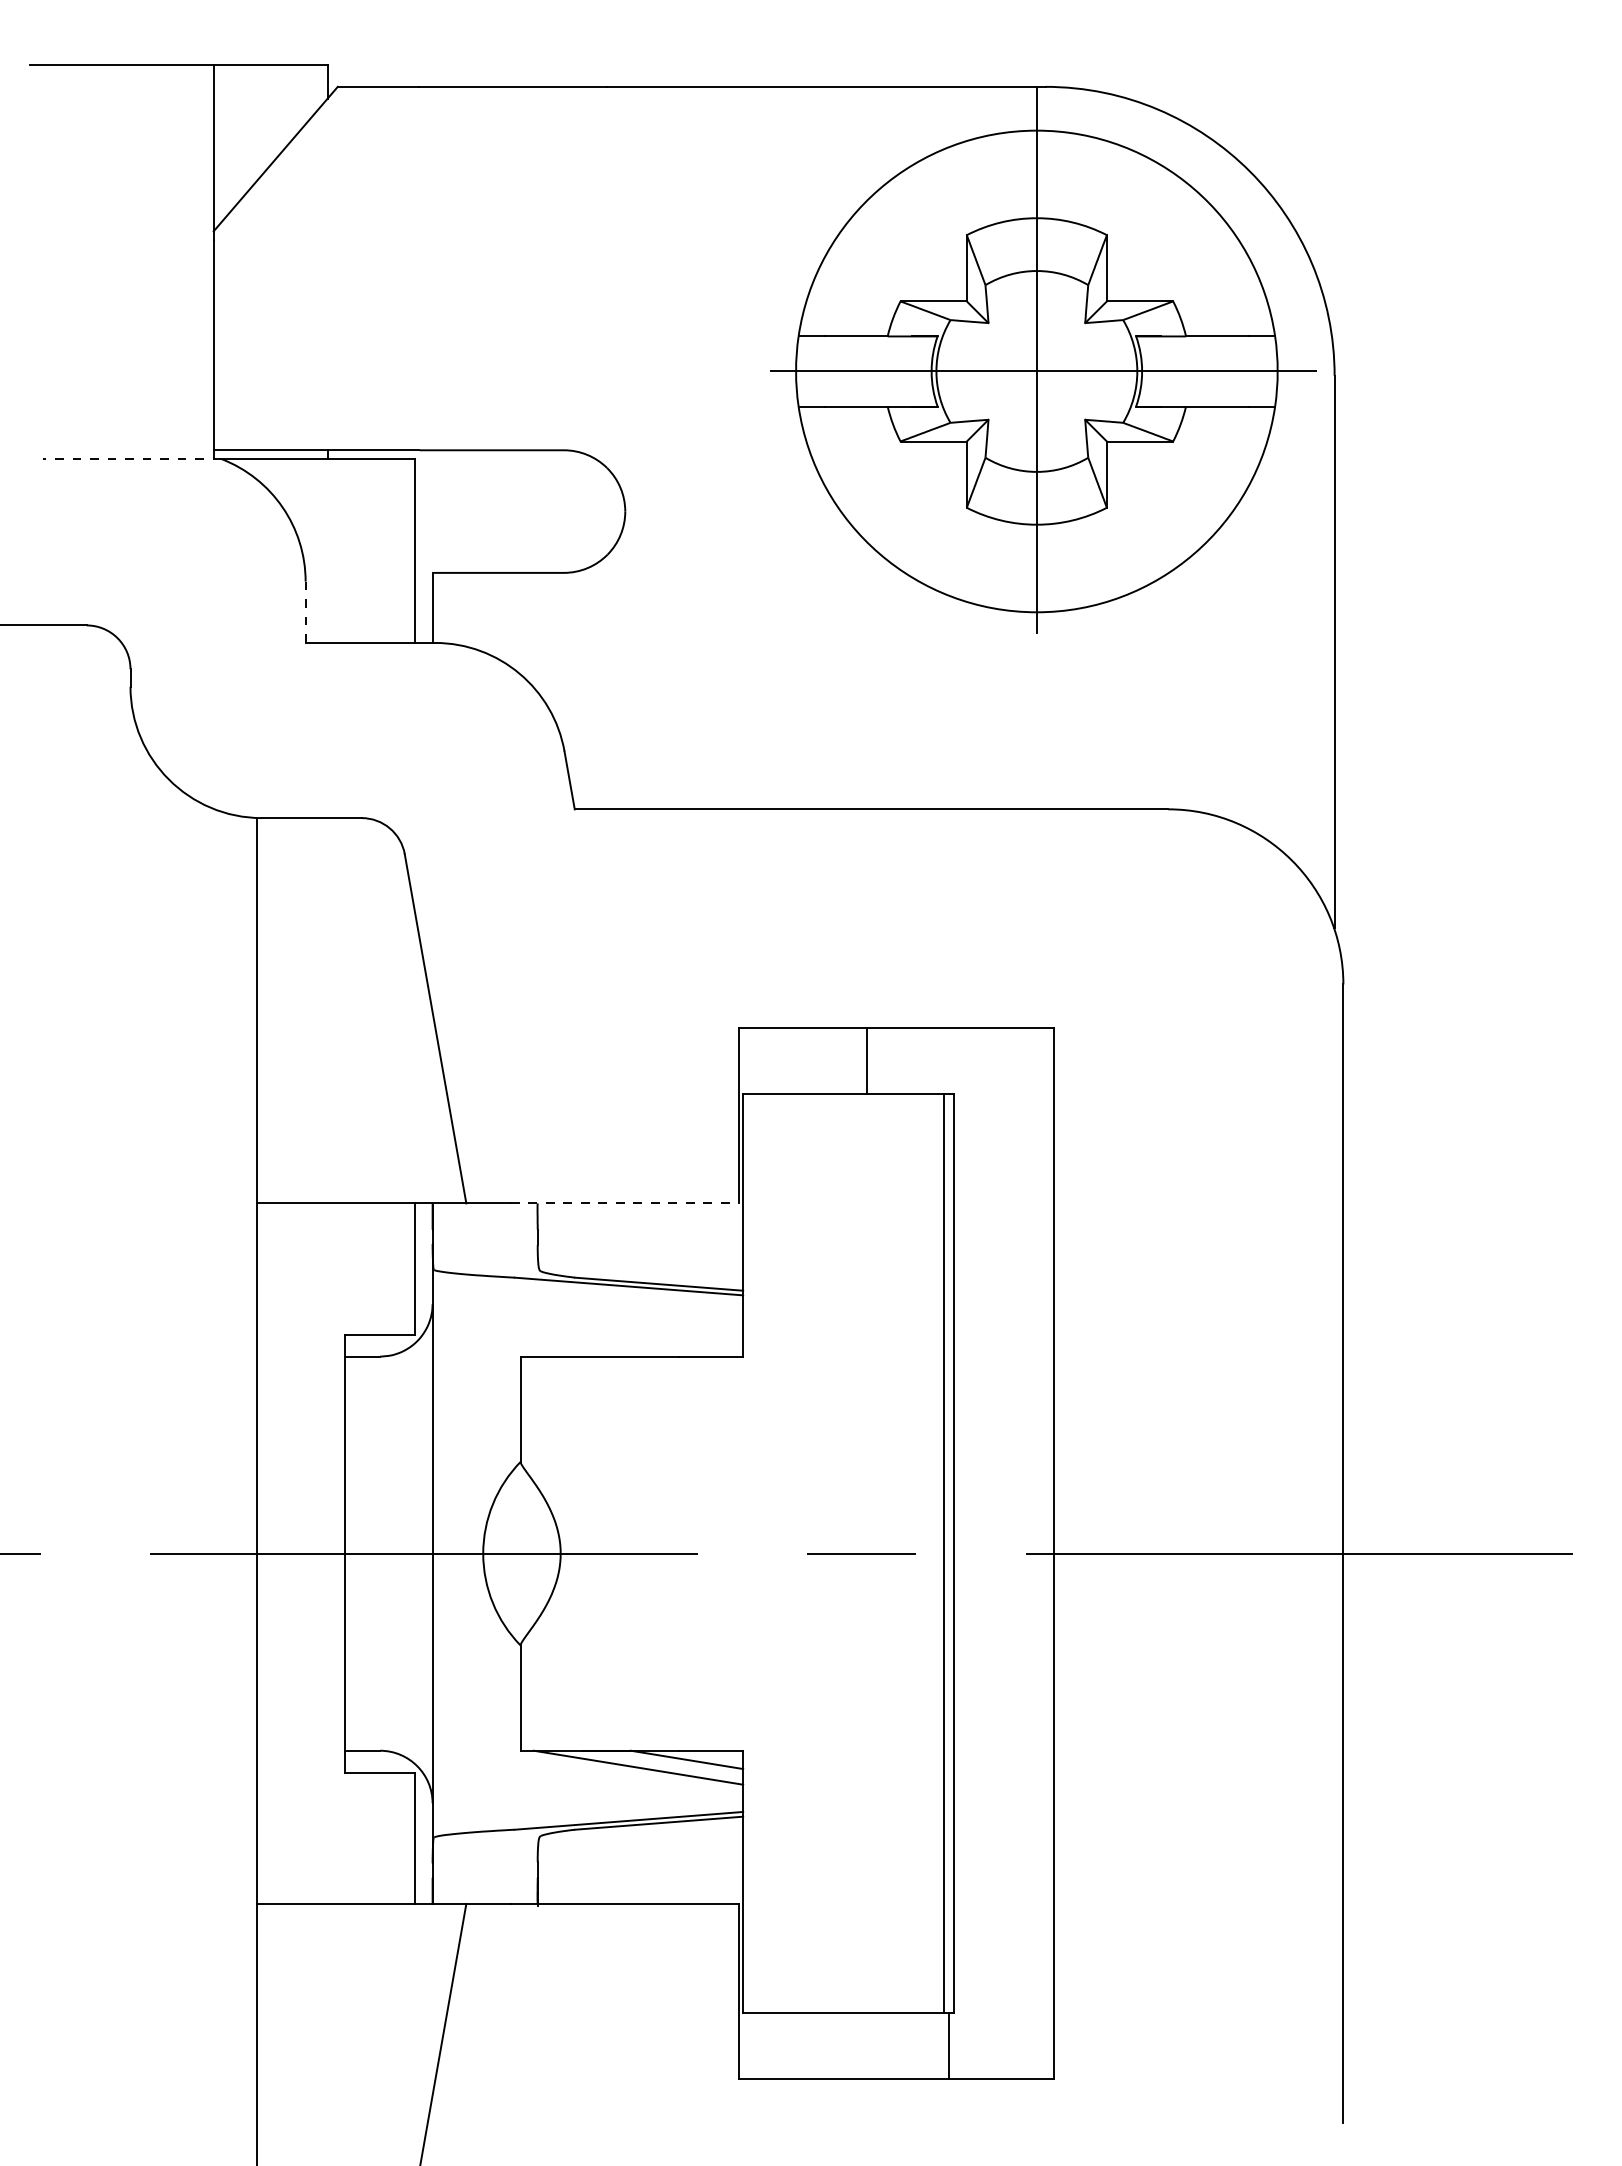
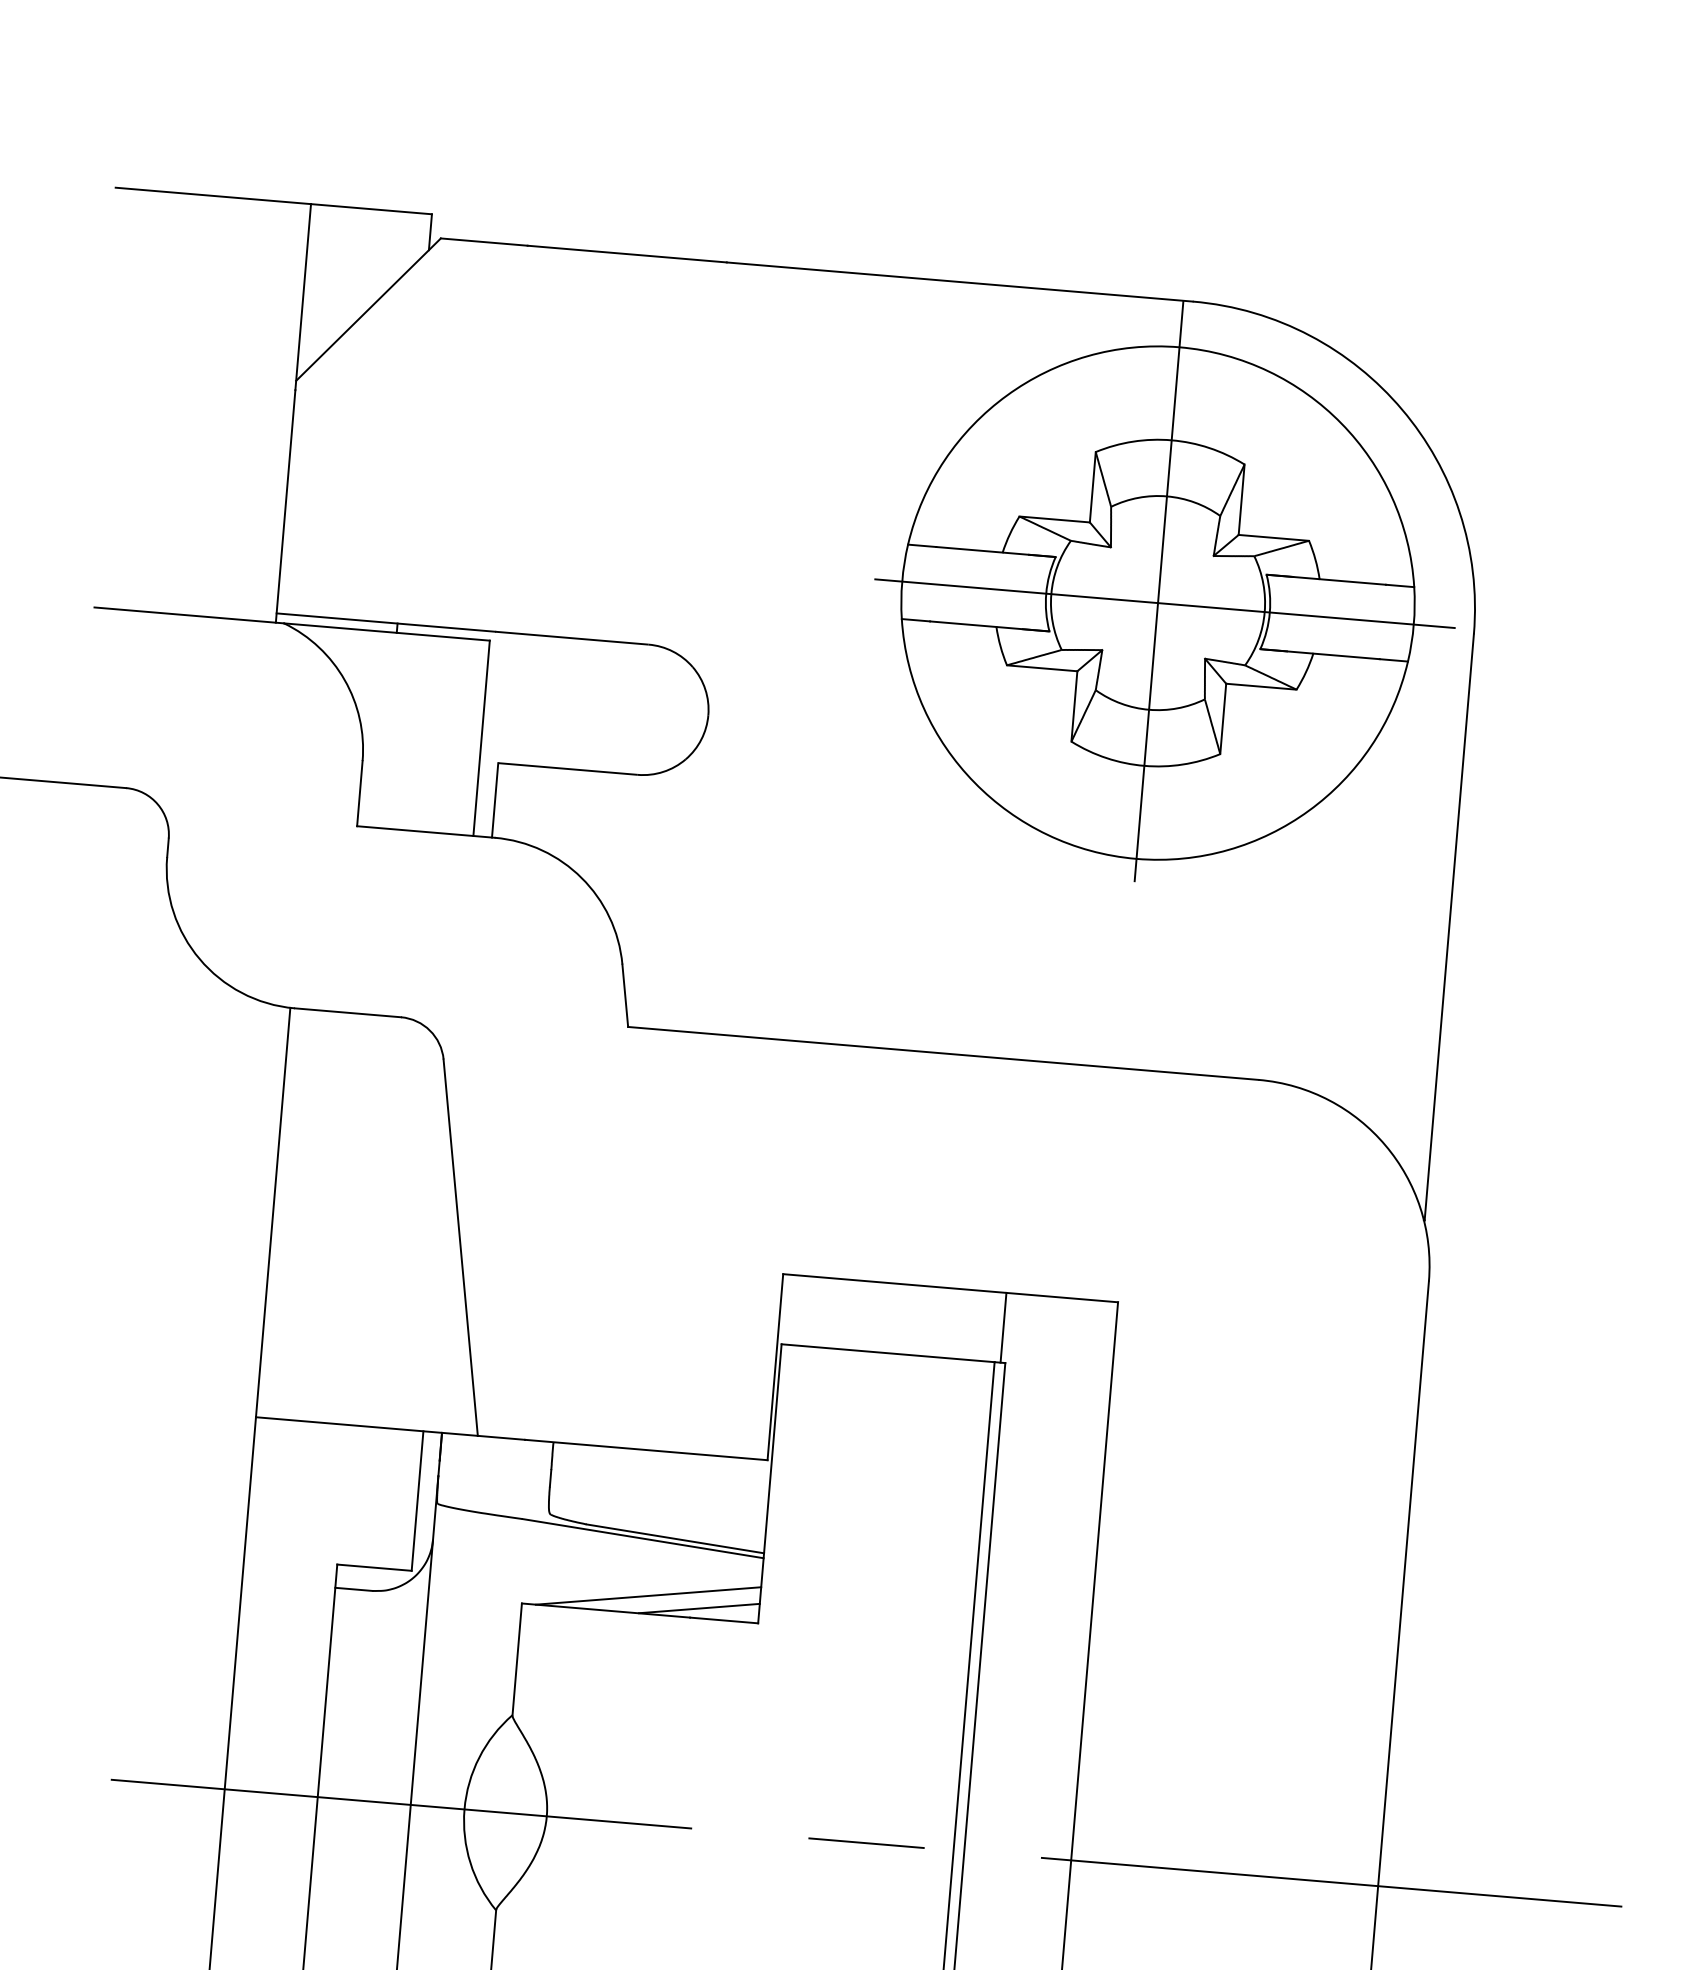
line: (131, 459) -> (188, 615), dashed -> solid
line: (305, 612) -> (359, 793), dashed -> solid
line: (867, 1060) -> (1003, 1327), moved
line: (625, 1203) -> (646, 1450), dashed -> solid
line: (638, 1339) -> (648, 1595), added
line: (686, 1347) -> (698, 1608), added

